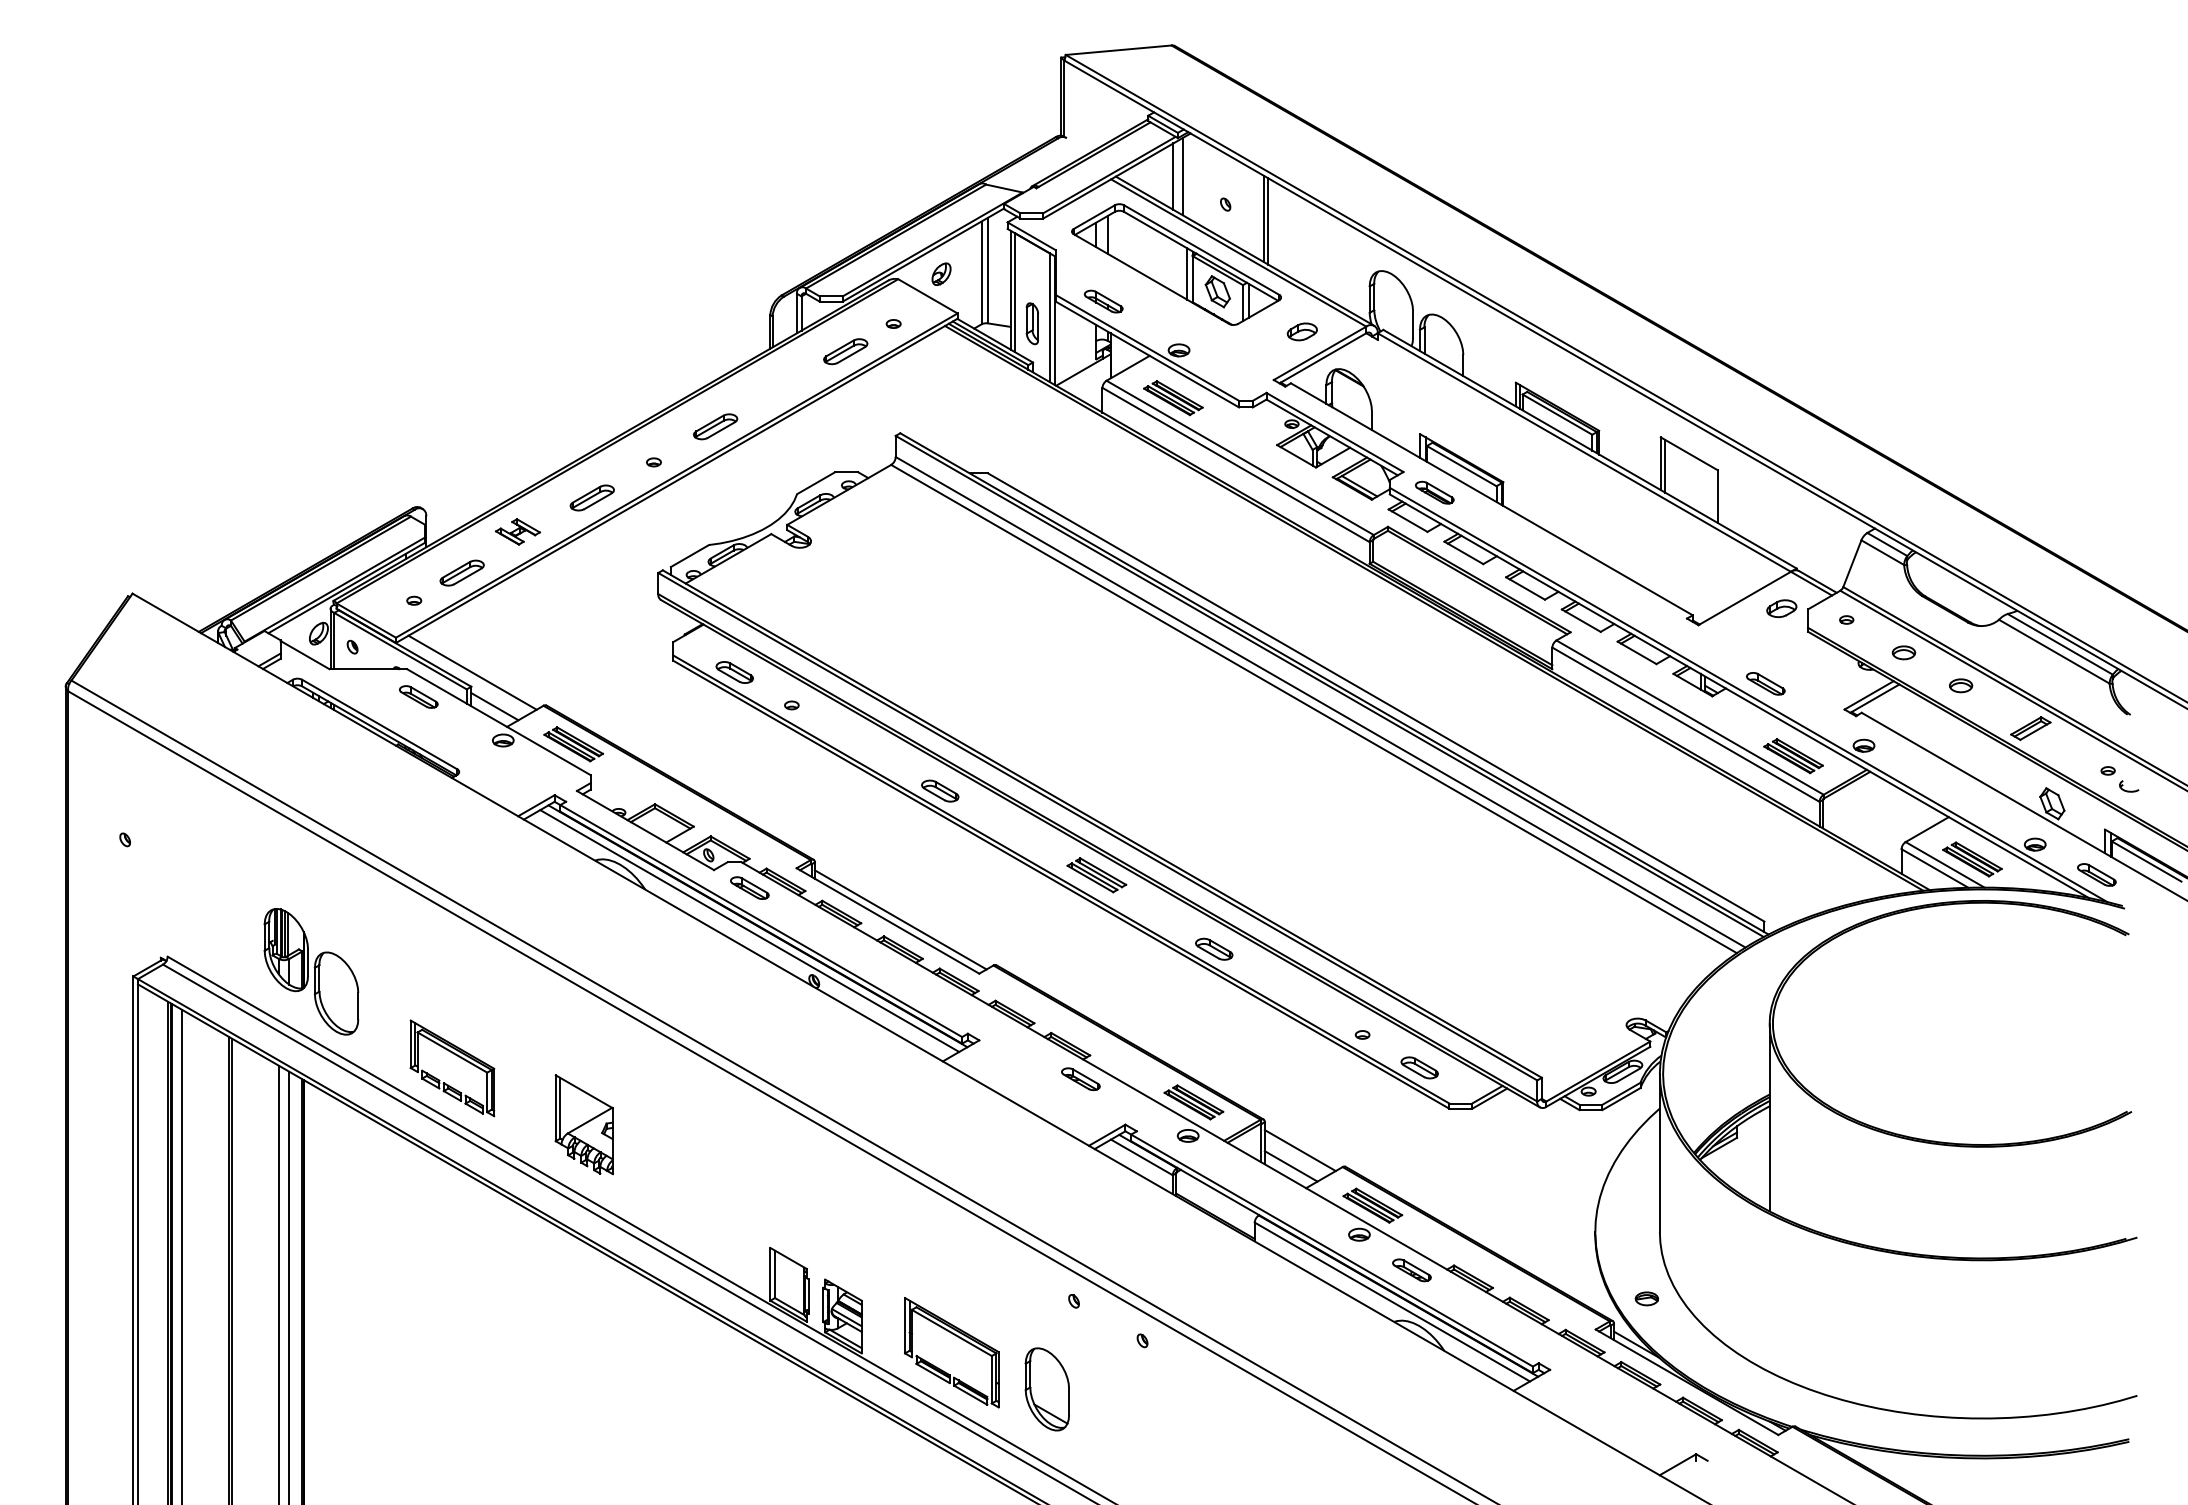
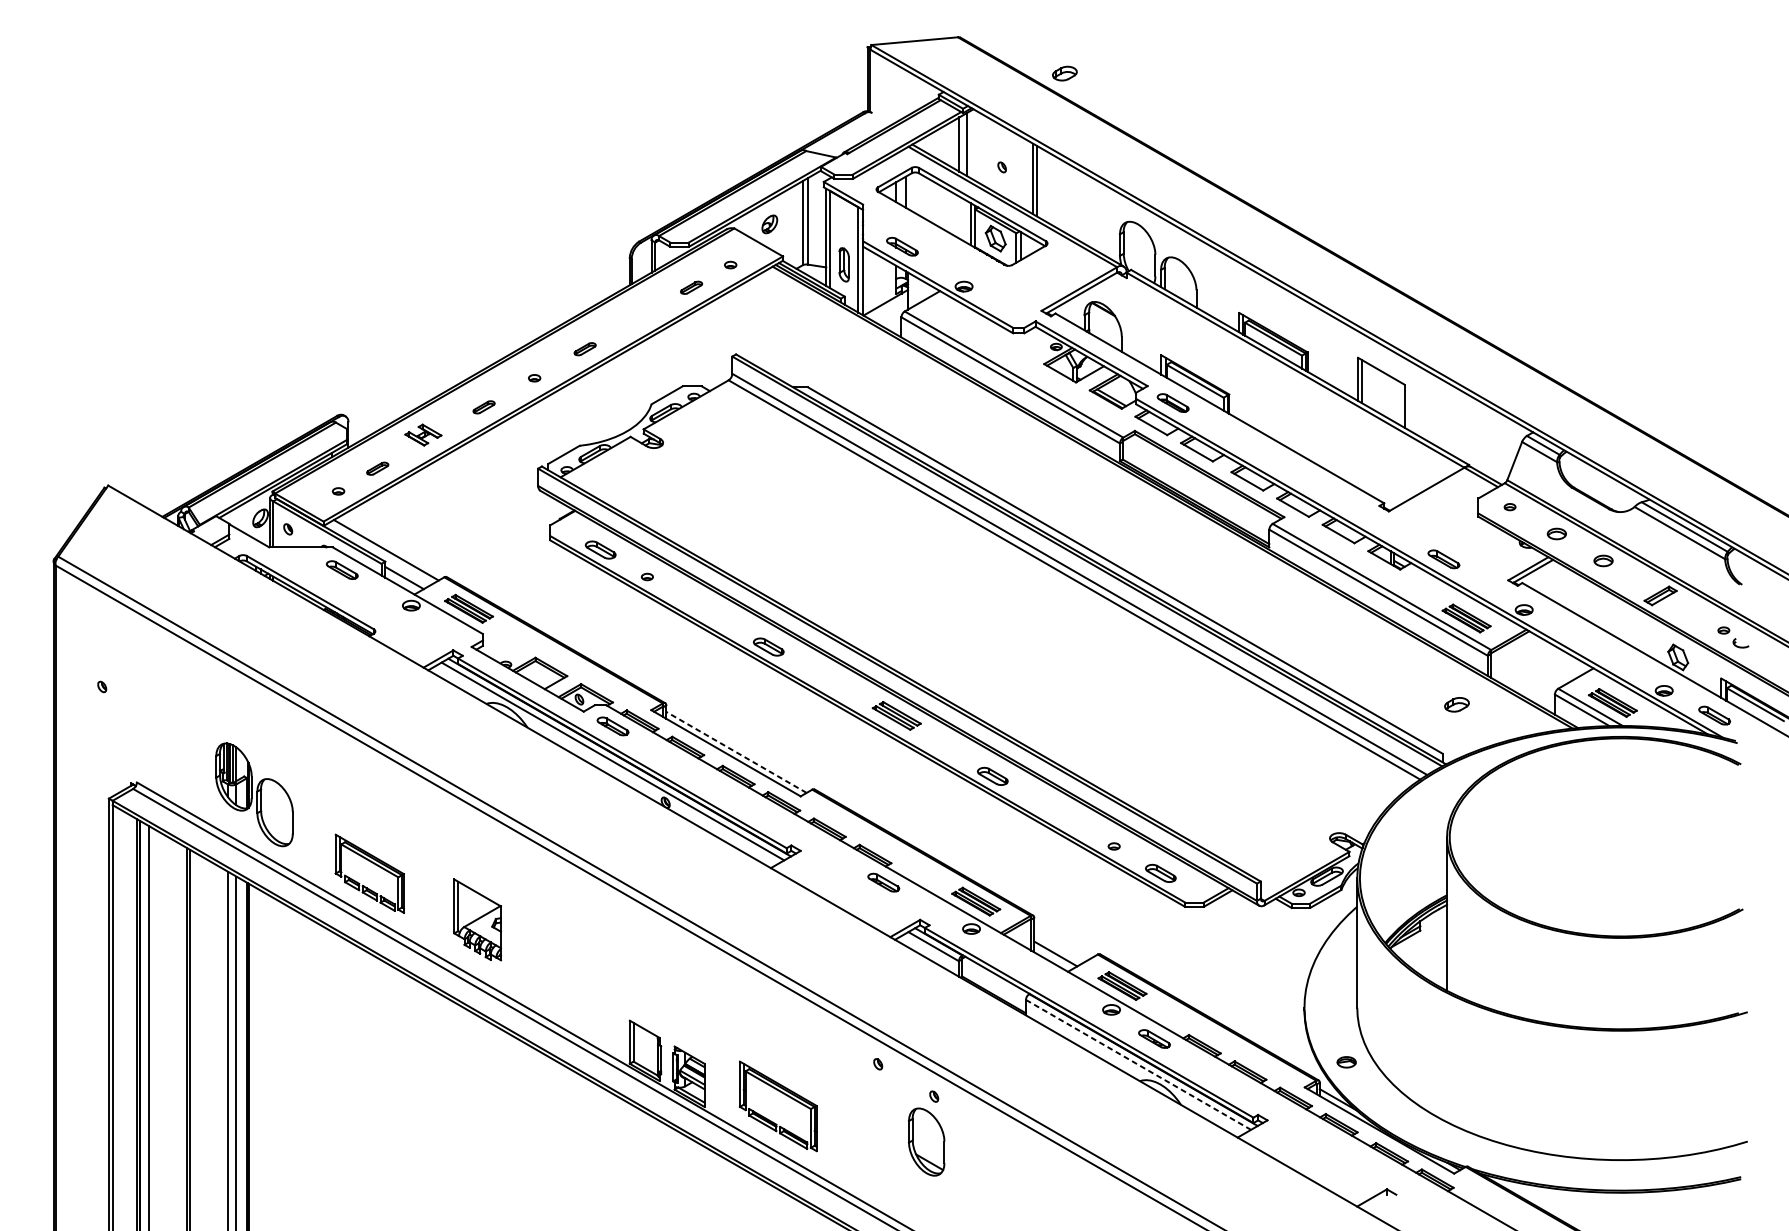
part: (1301, 331) -> (1064, 73), moved
part: (845, 351) -> (691, 287), size x0.6
part: (1173, 398) -> (959, 325), removed
part: (715, 426) -> (584, 348), size x0.6
part: (591, 497) -> (483, 406), size x0.6
part: (461, 572) -> (377, 468), size x0.6
part: (1781, 608) -> (1456, 704), moved
line: (900, 919) -> (736, 752), solid -> dashed
line: (1299, 1150) -> (1062, 940), removed
line: (1392, 1302) -> (1138, 1065), solid -> dashed
part: (1046, 1389) -> (925, 1142), moved

